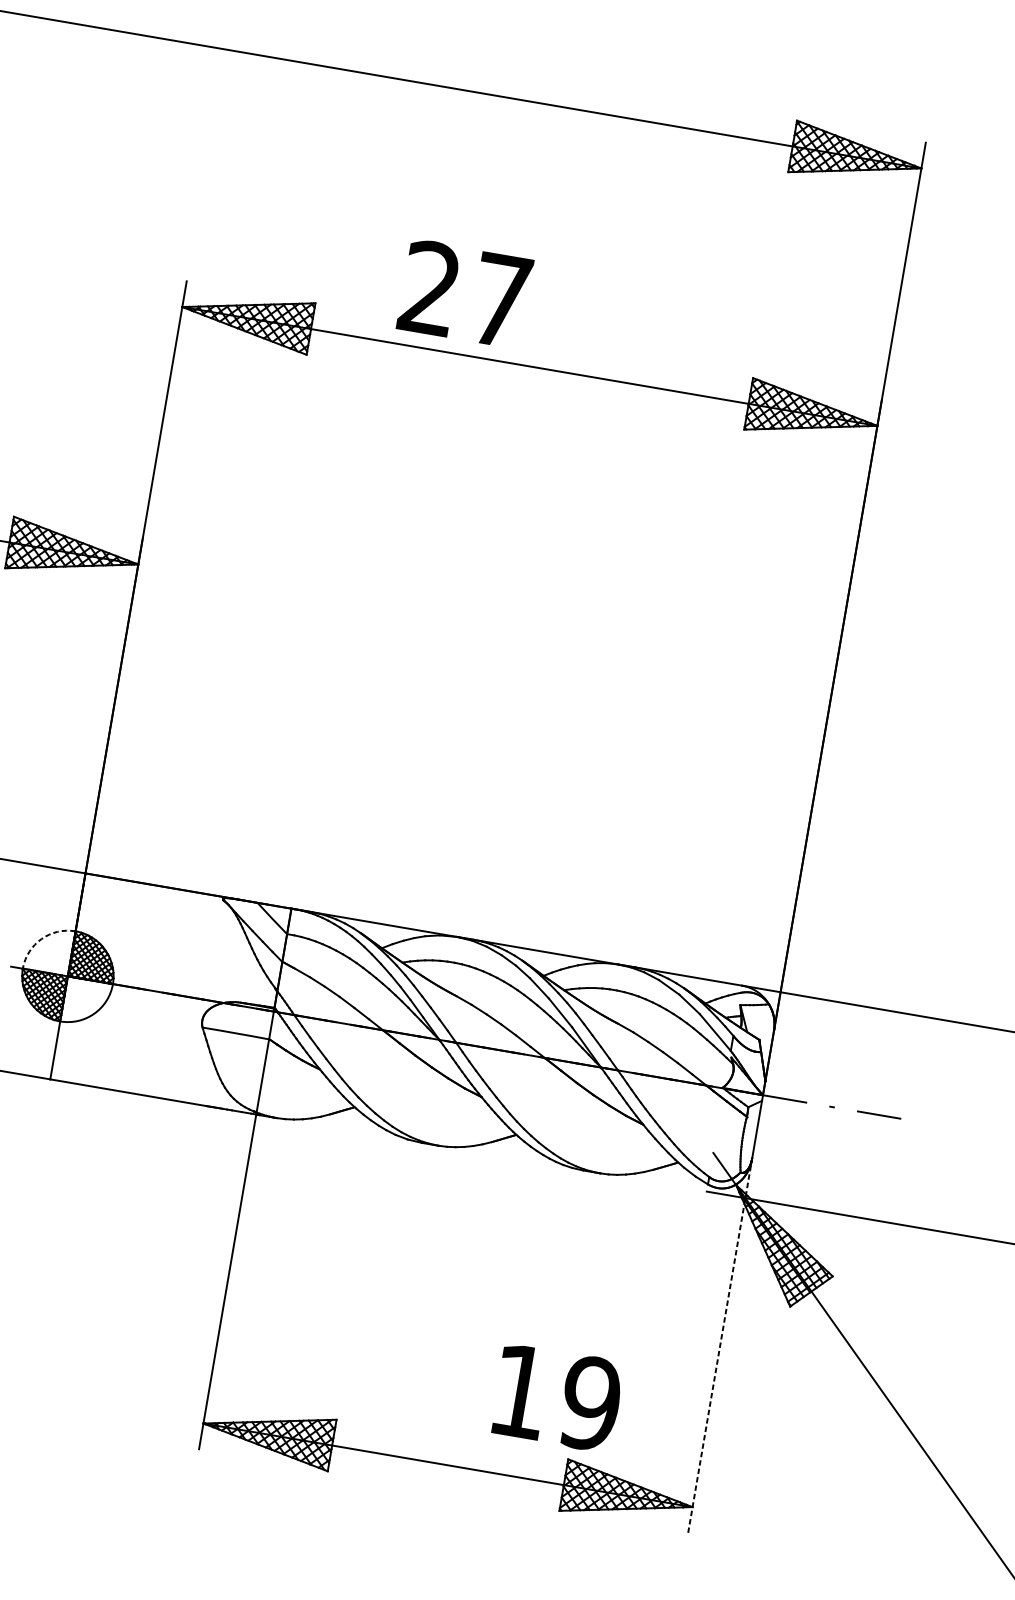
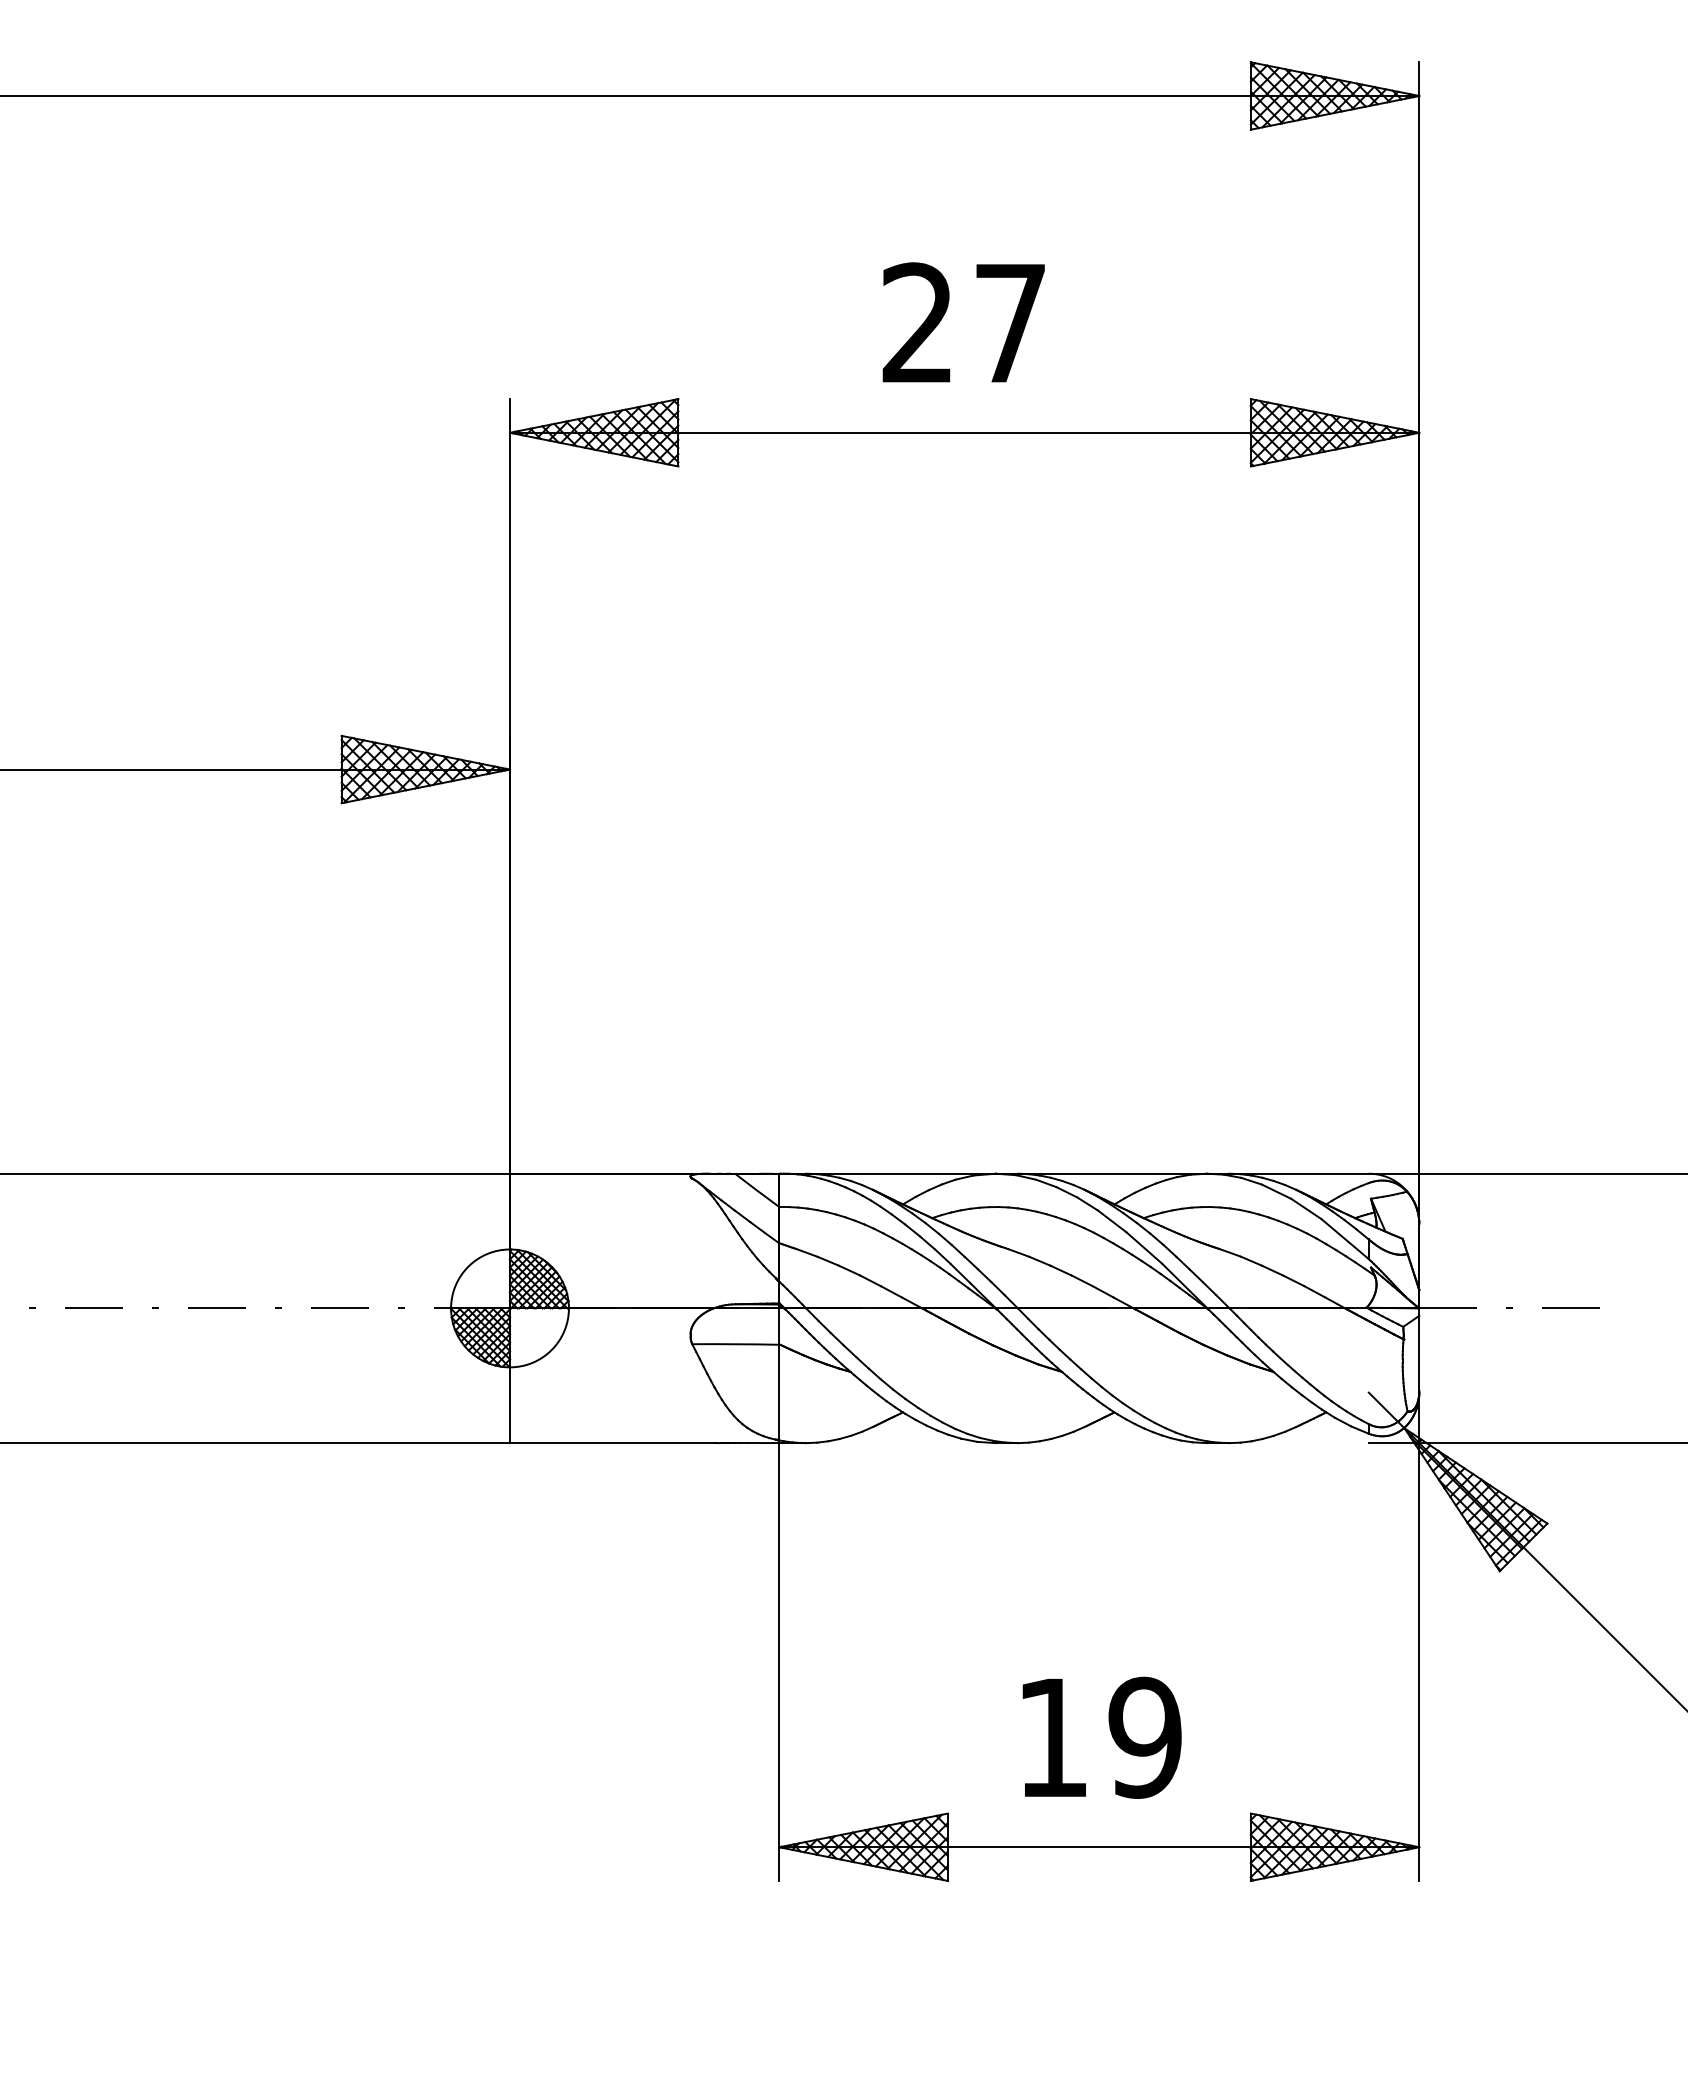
text: (465, 293) -> (963, 322), moved
arc: (41, 938) -> (468, 1266), dashed -> solid
line: (720, 1346) -> (1419, 1636), dashed -> solid
text: (557, 1397) -> (1101, 1737), moved

